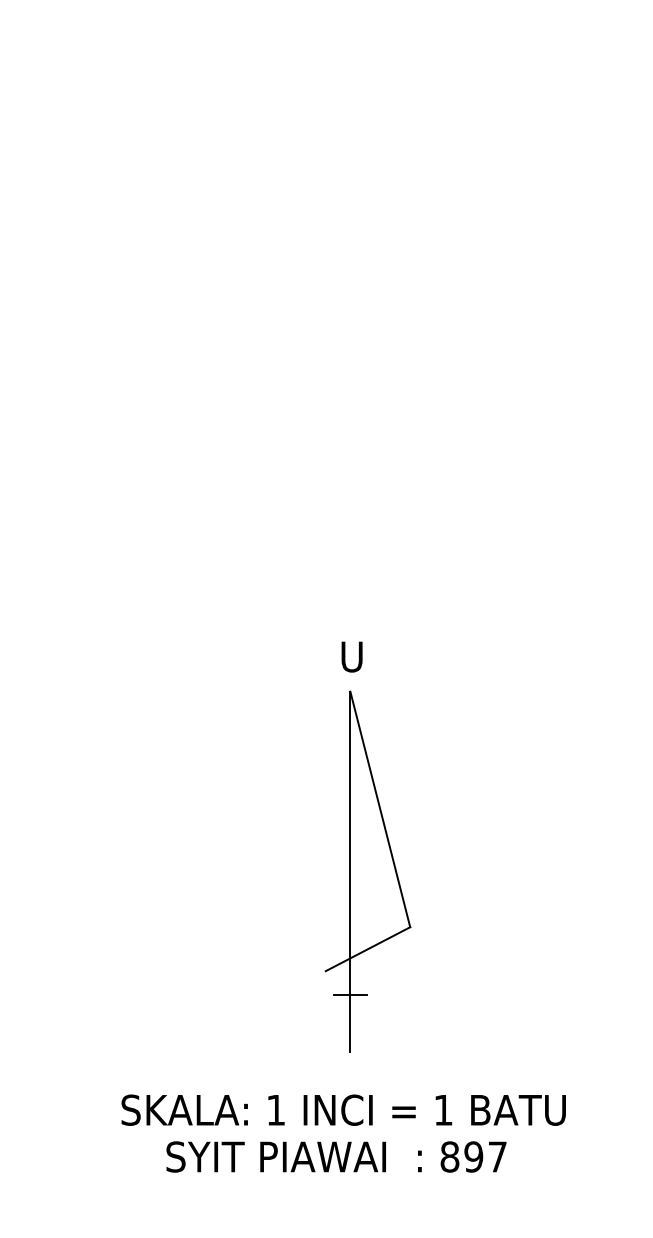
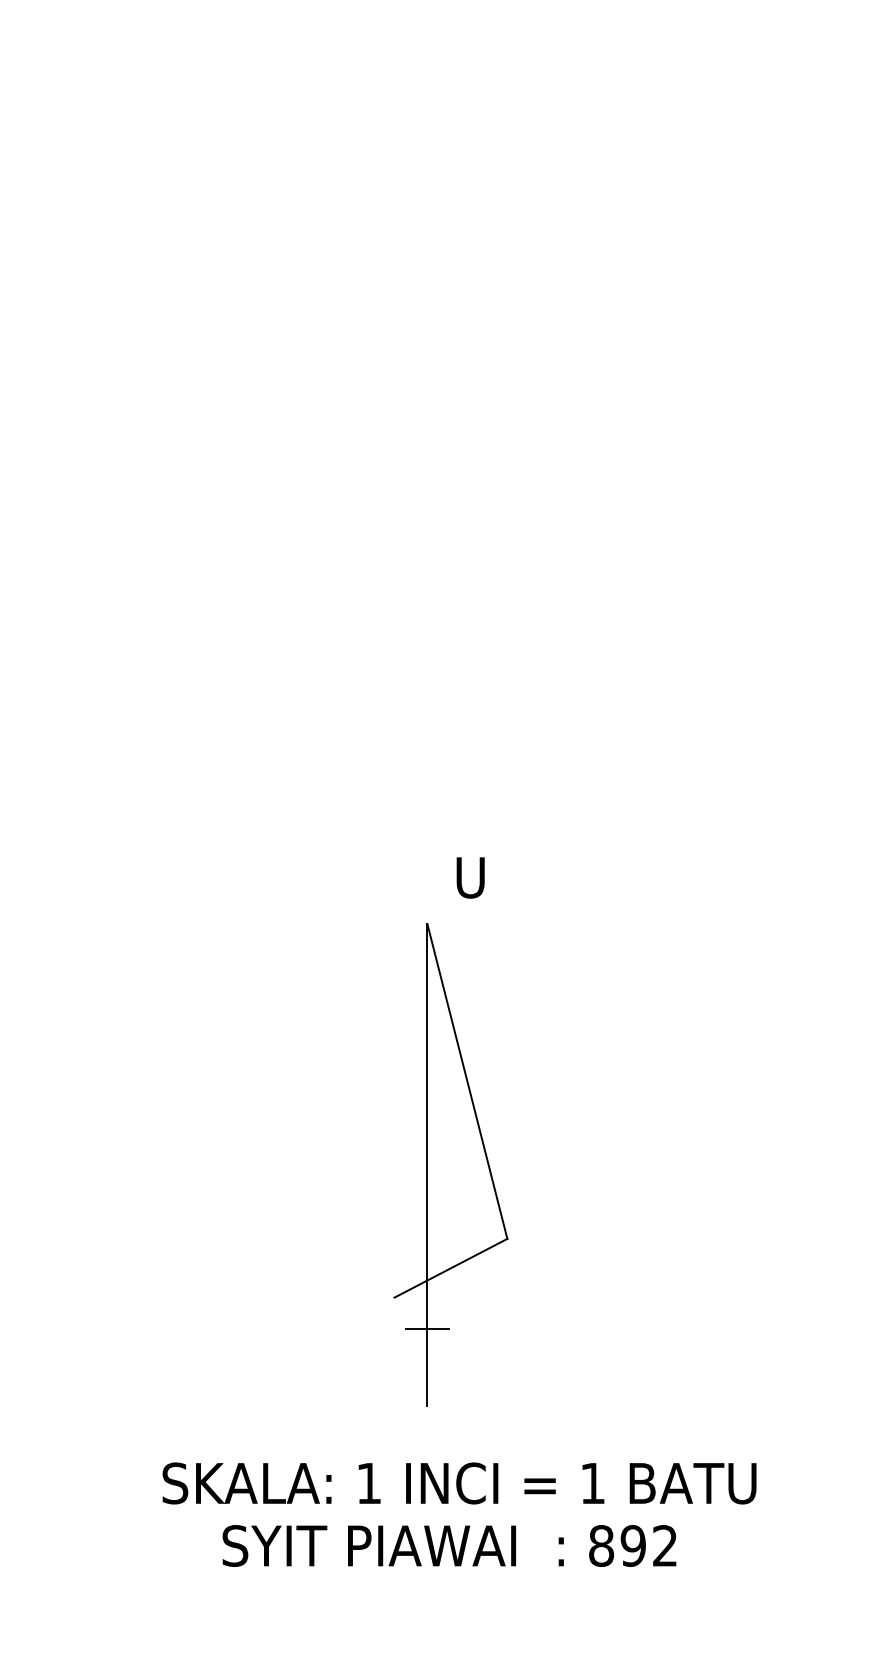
part: (367, 871) -> (450, 1164), moved
text: (497, 1156) -> (664, 1545), 897 -> 892

